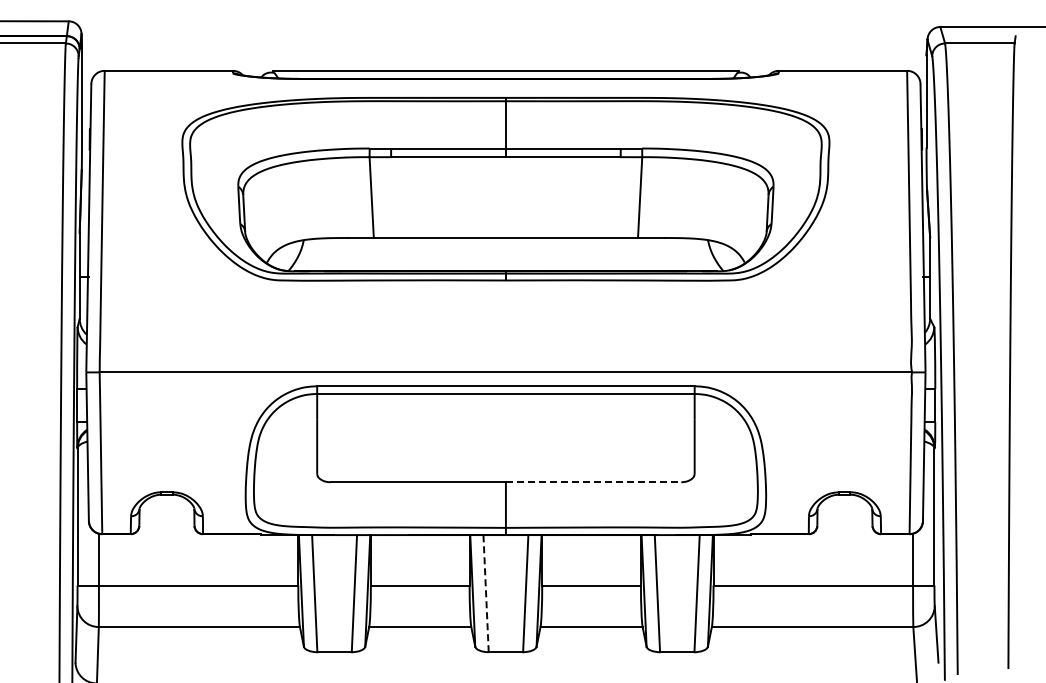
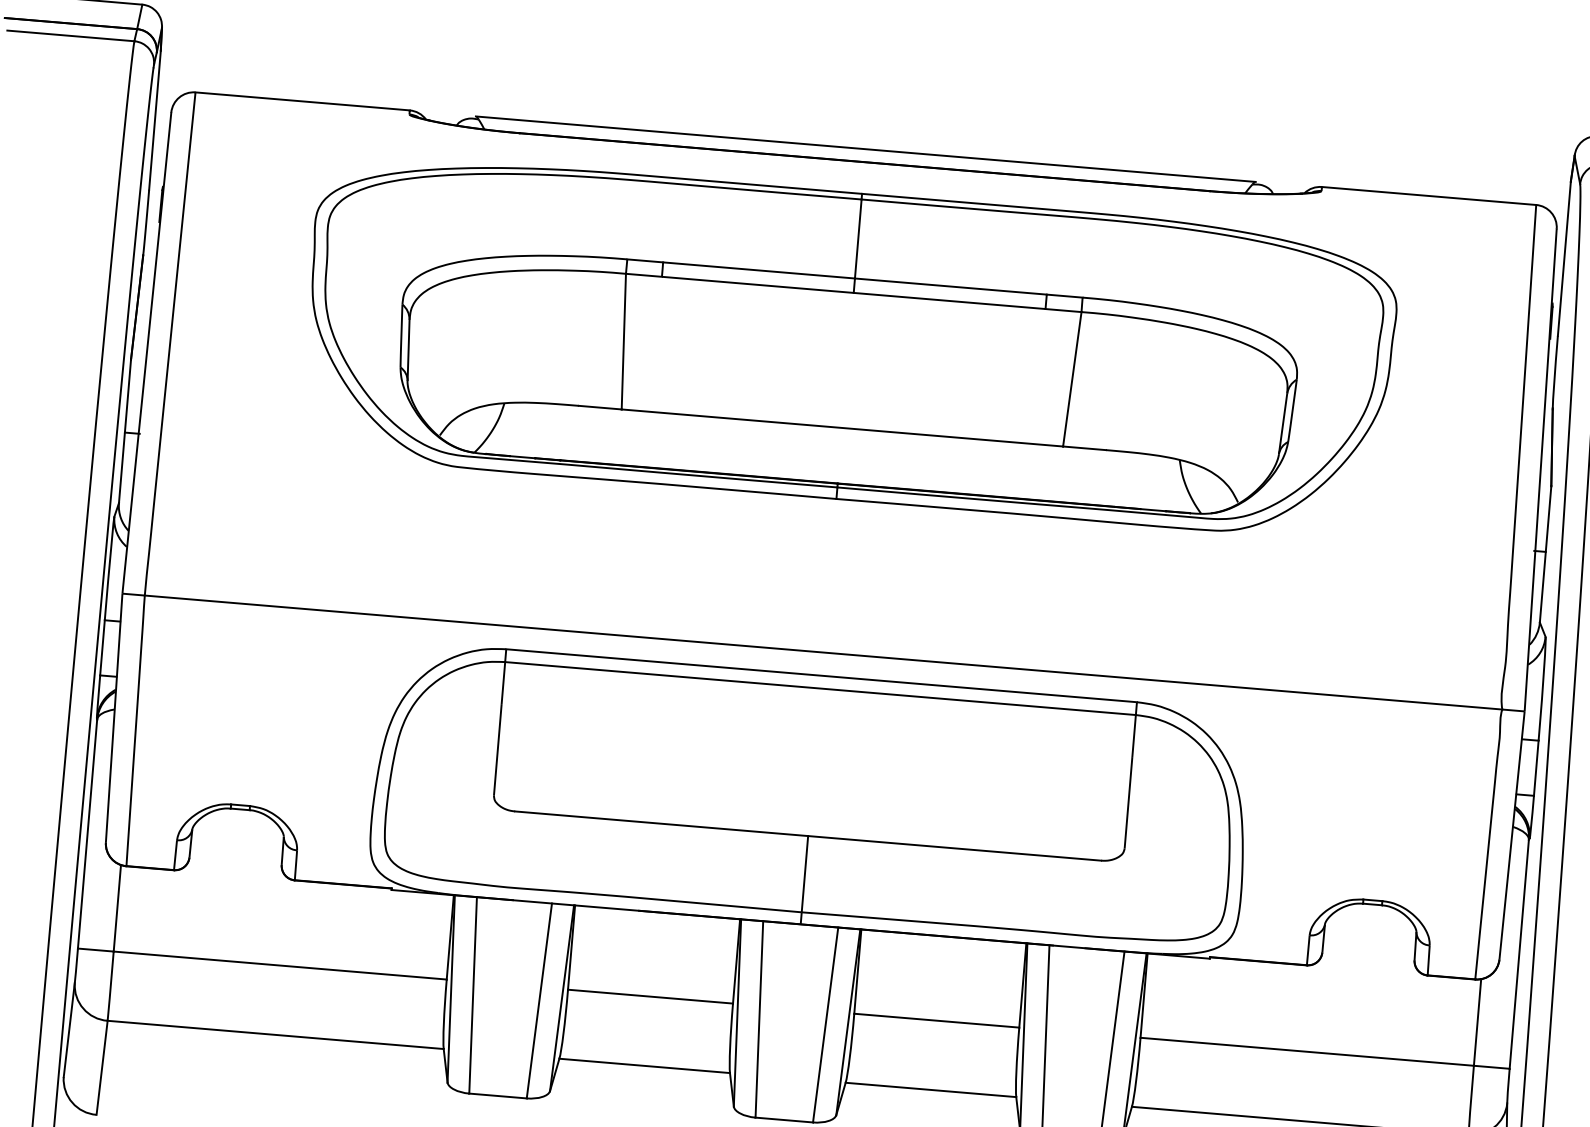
line: (593, 482) -> (954, 848), dashed -> solid
line: (486, 593) -> (760, 1019), dashed -> solid

